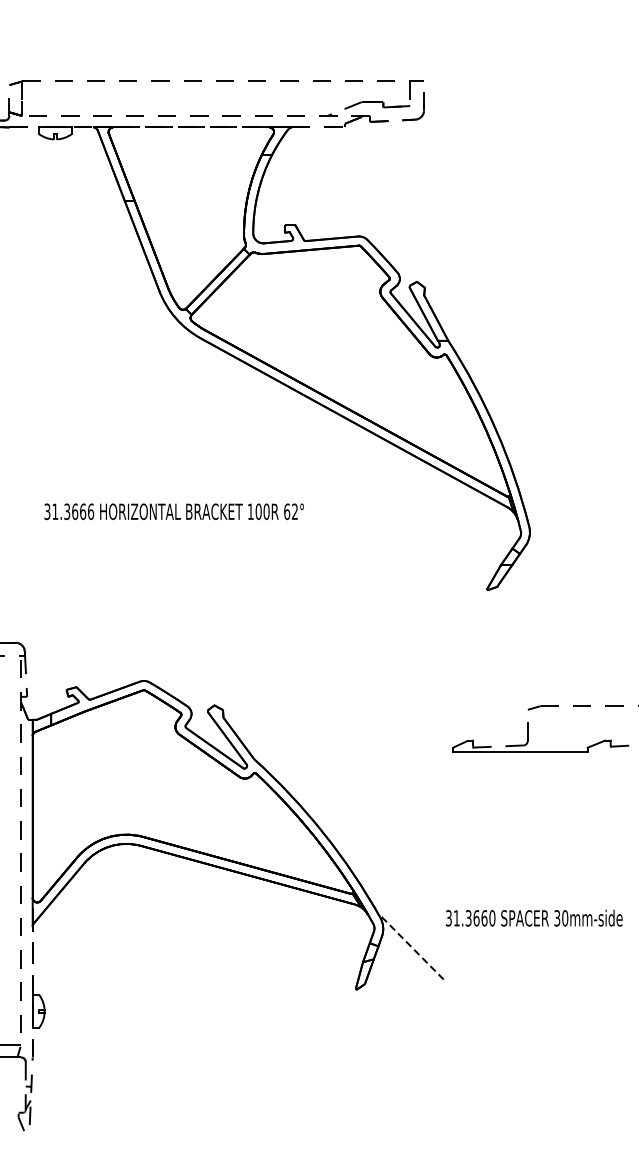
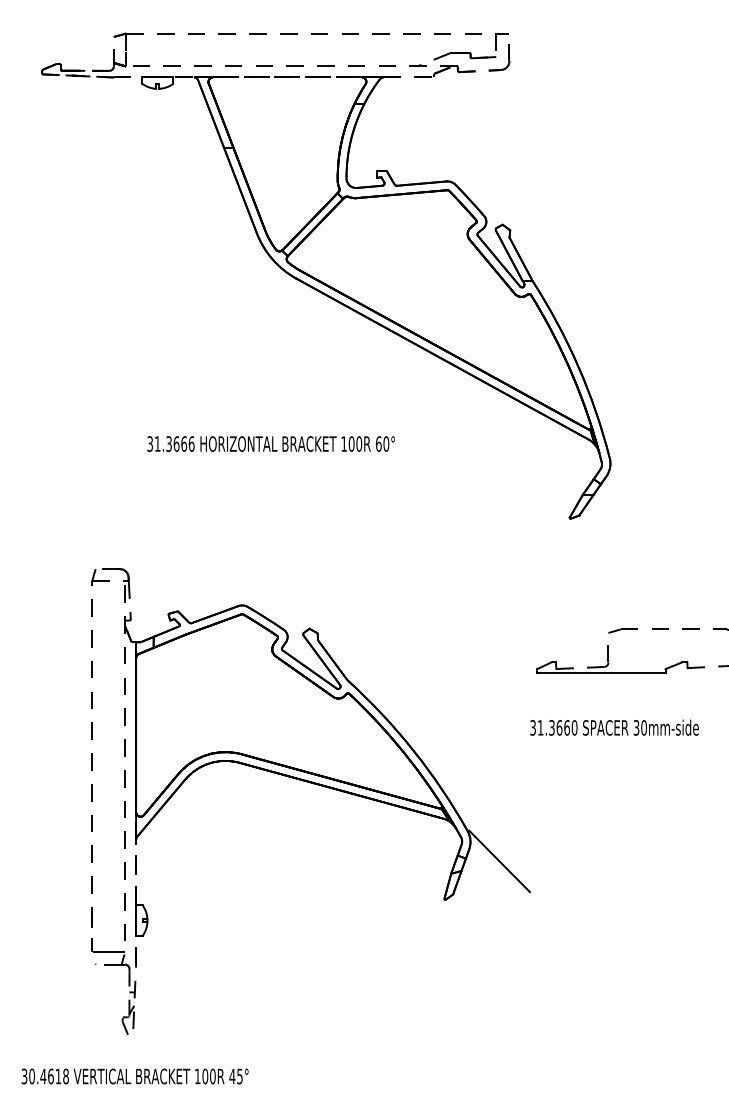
text: (295, 511) -> (386, 443), 62° -> 60°
text: (534, 917) -> (614, 727), moved
line: (413, 949) -> (499, 861), dashed -> solid

